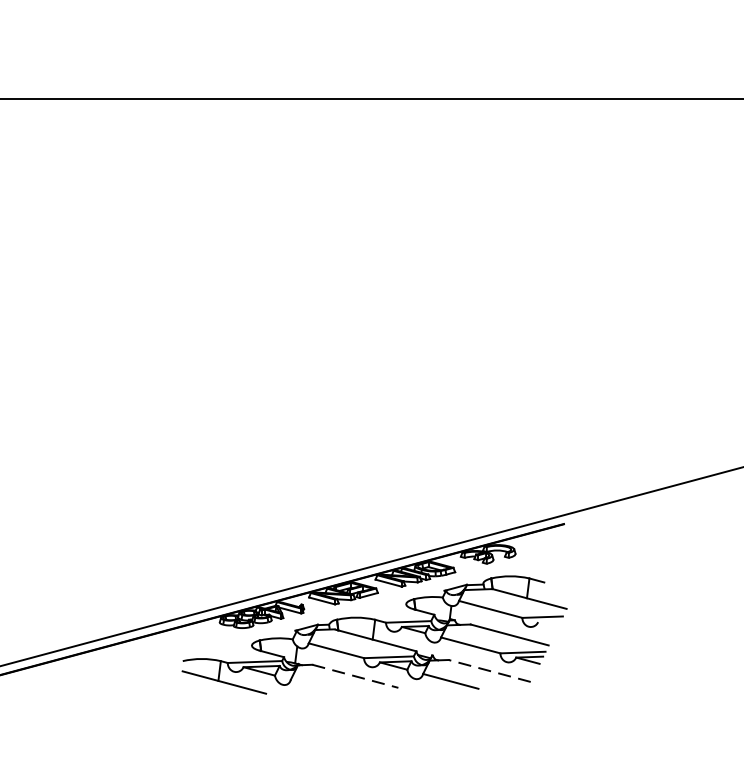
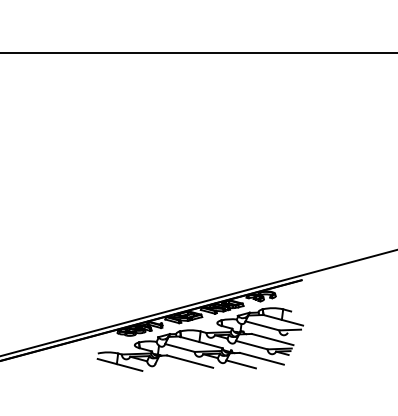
line: (488, 670) -> (261, 358), dashed -> solid
line: (356, 676) -> (190, 361), dashed -> solid

